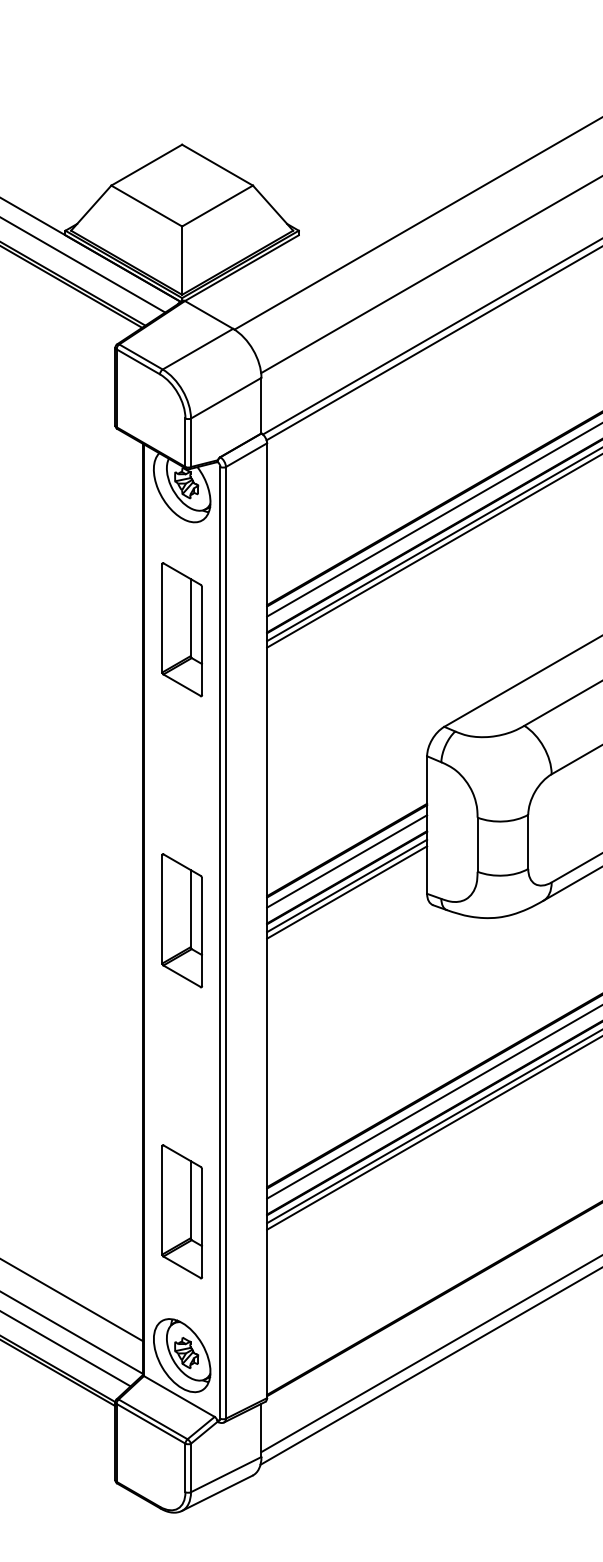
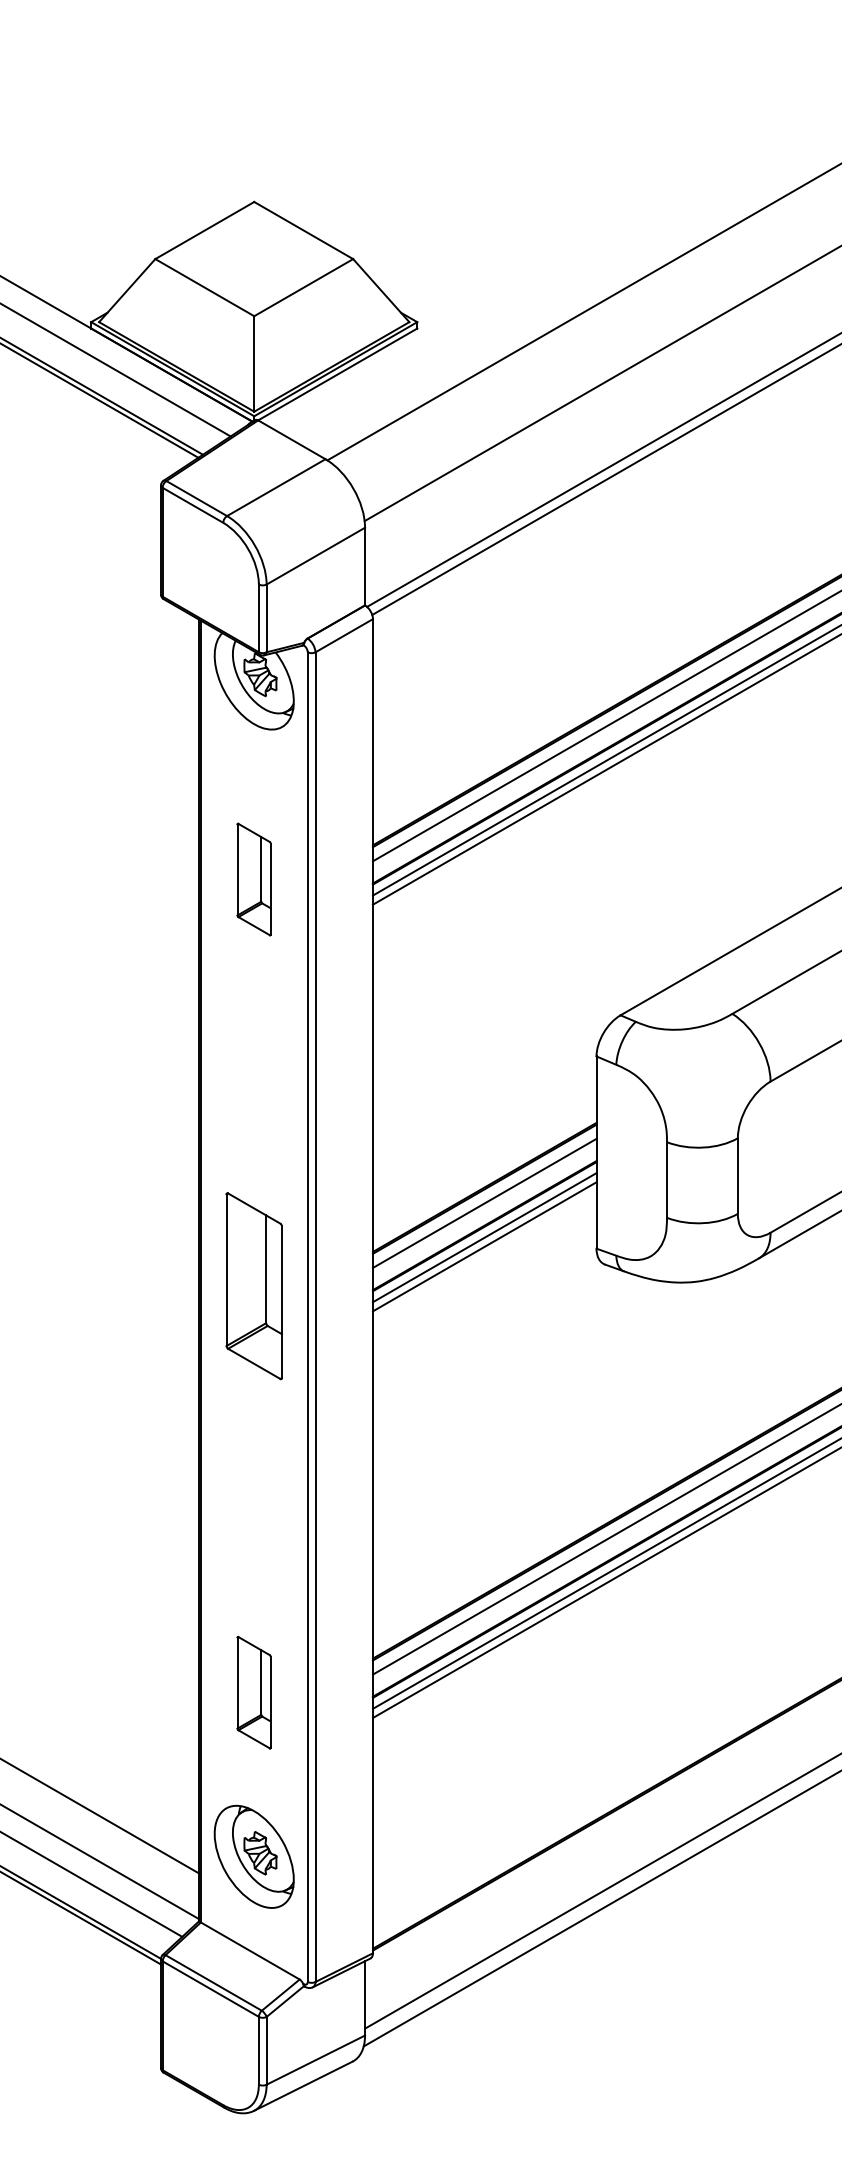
part: (181, 629) -> (253, 879), size x0.6
part: (181, 1211) -> (253, 1692), size x0.6
part: (181, 1355) -> (253, 1856), moved

